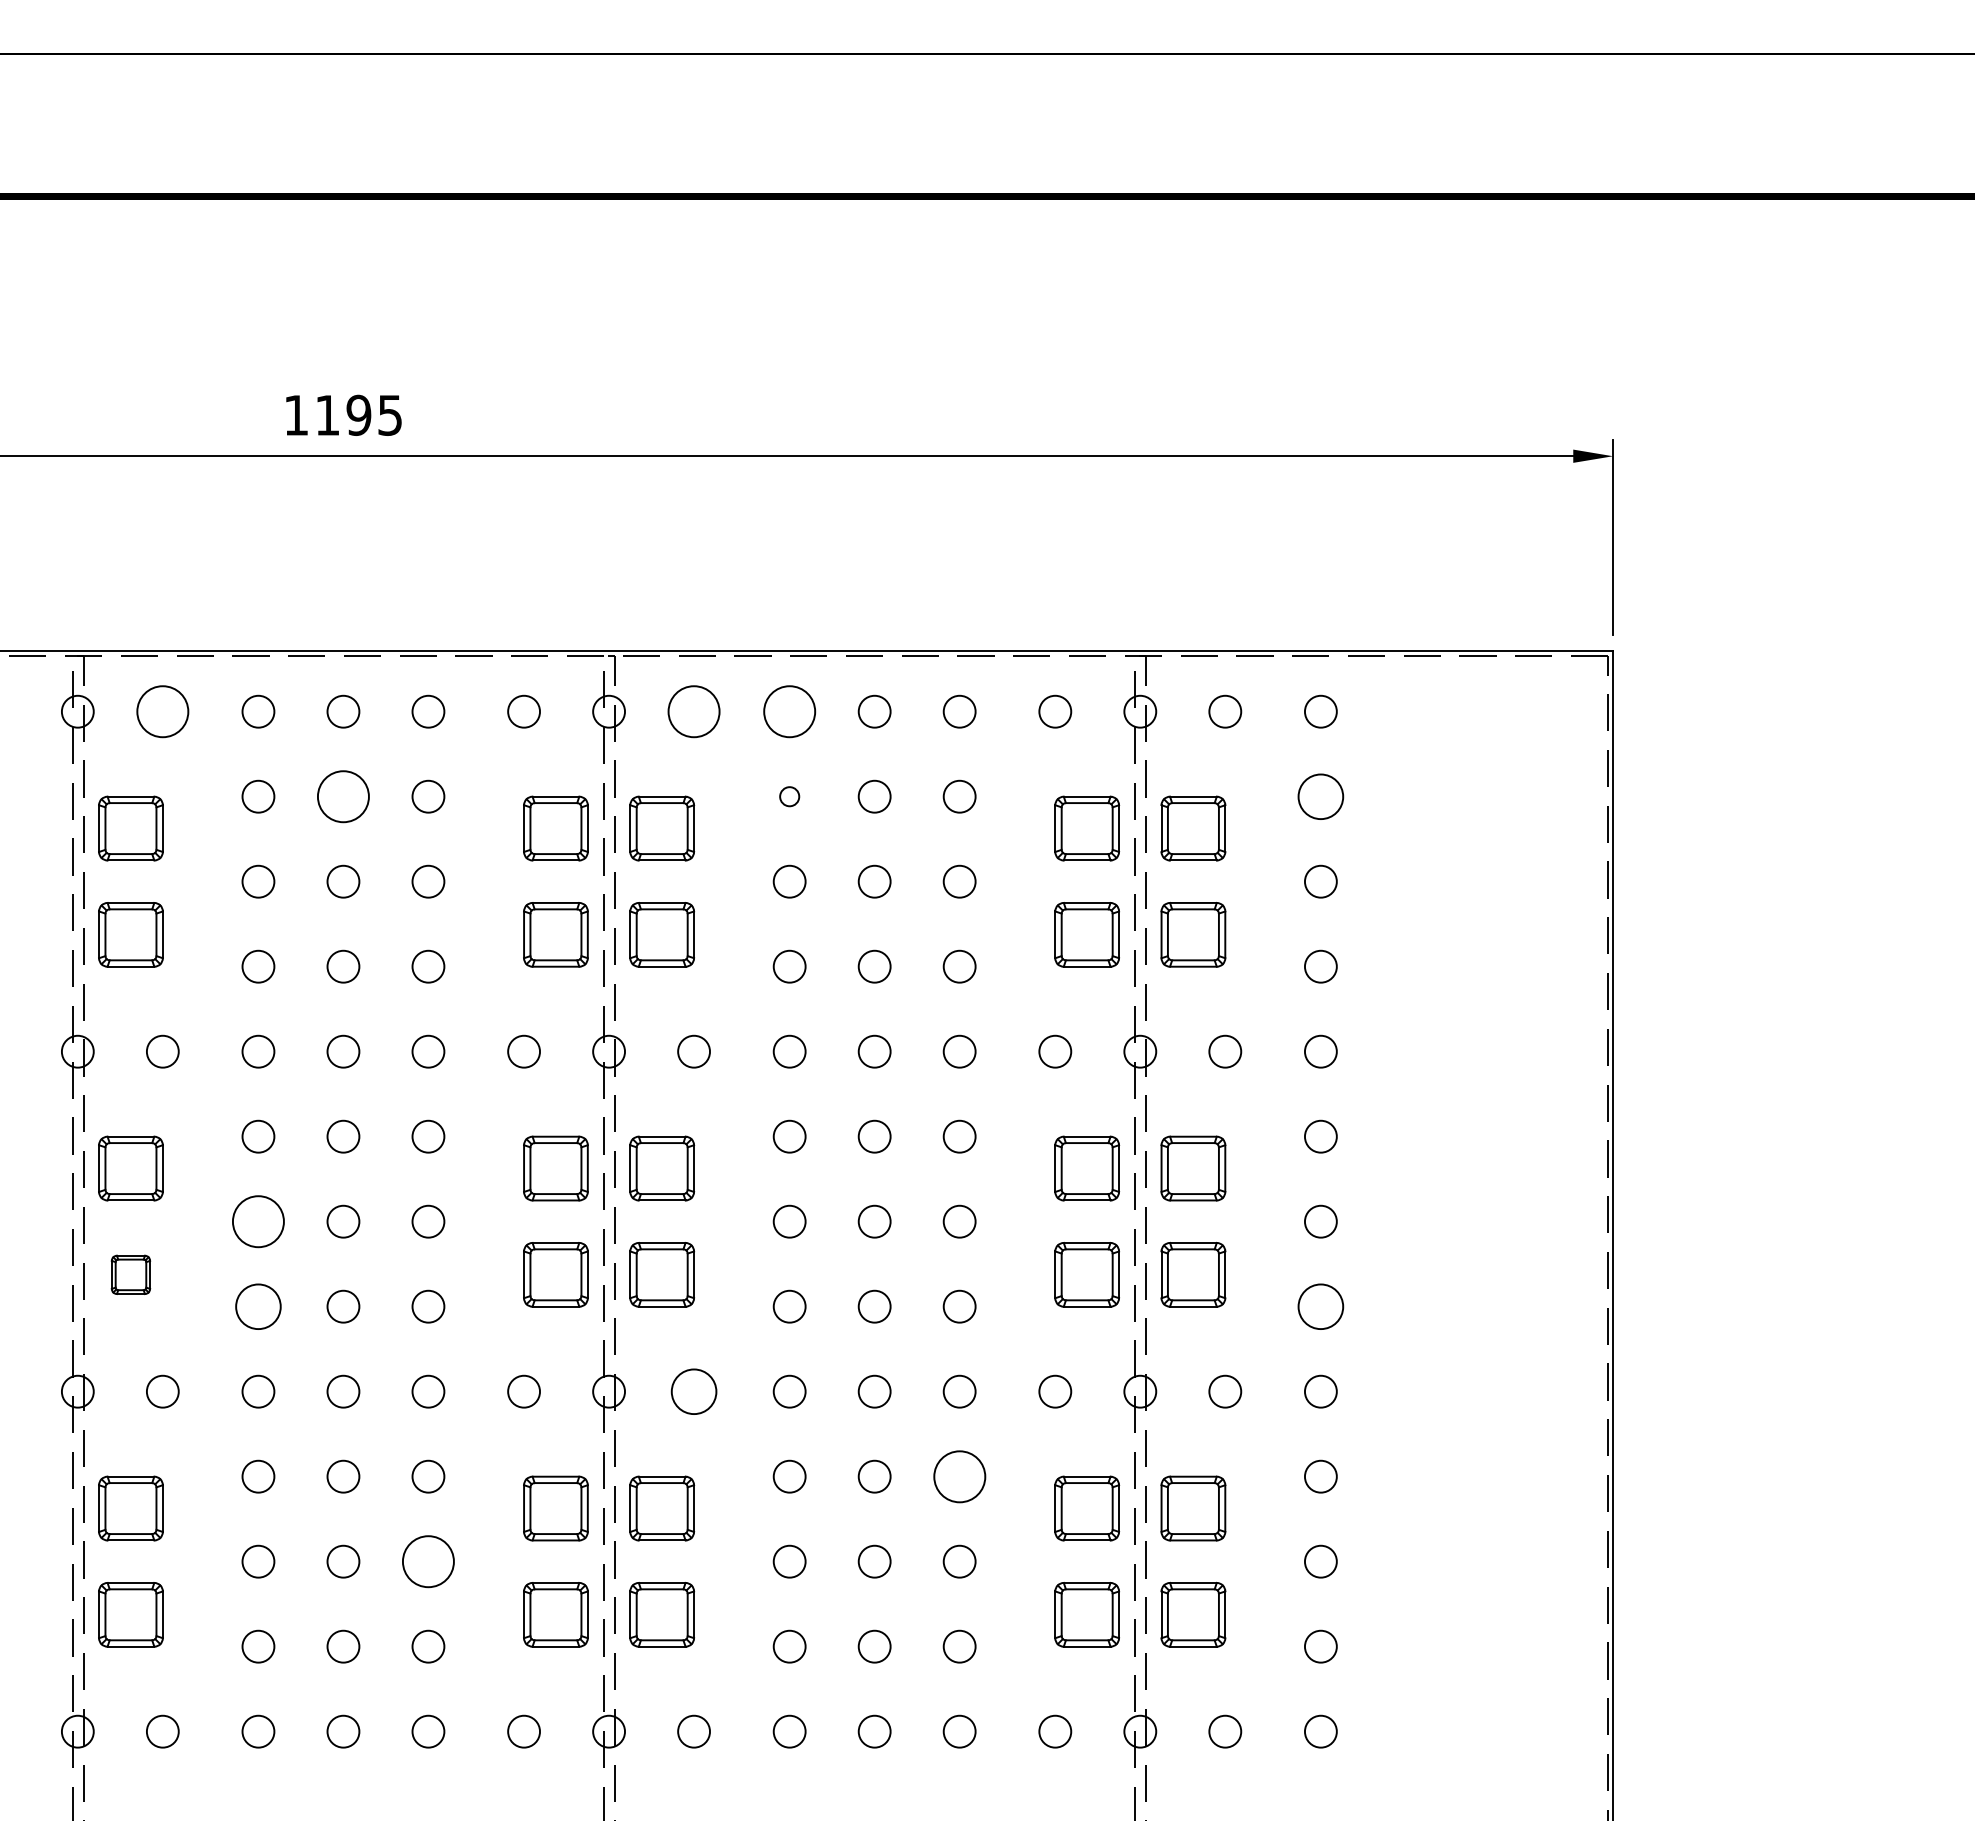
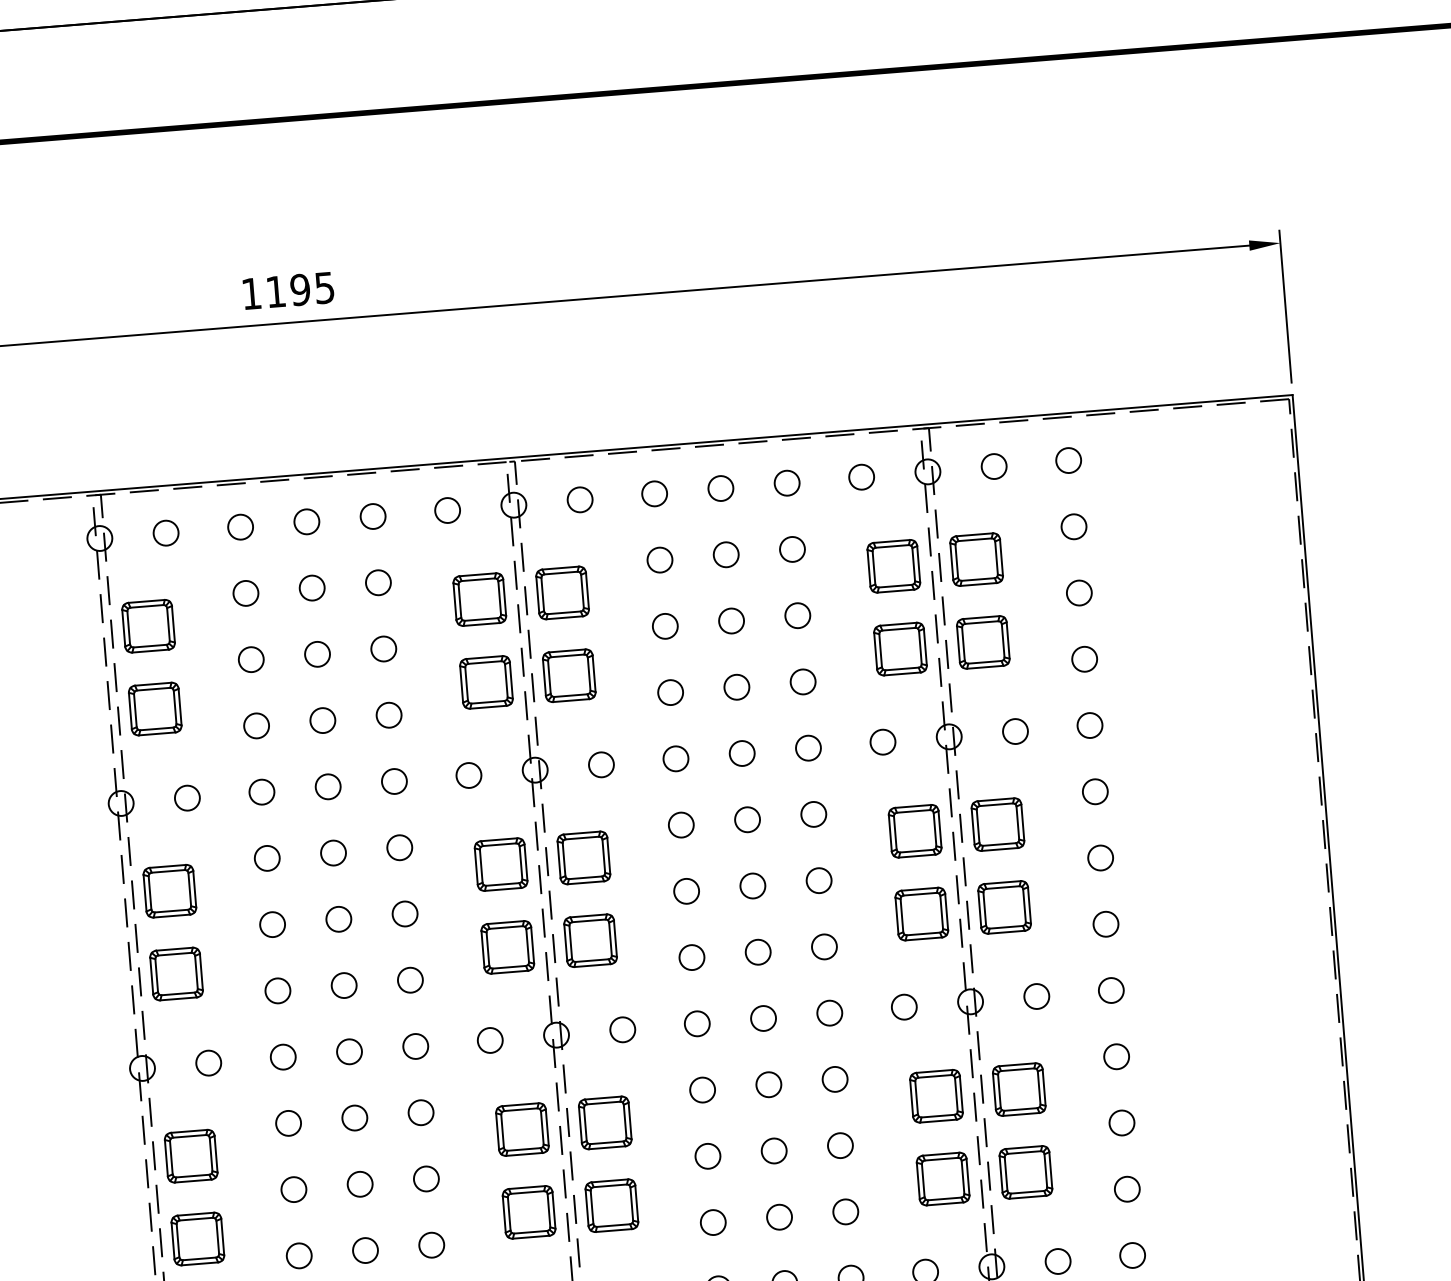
circle: (162, 711) -> (165, 533), size x0.62
circle: (694, 711) -> (580, 499), size x0.62
circle: (789, 711) -> (654, 493), size x0.62
circle: (343, 796) -> (312, 587), size x0.62
circle: (789, 796) -> (659, 559), size x1.67
circle: (1320, 796) -> (1073, 526), size x0.71
circle: (258, 1221) -> (272, 924), size x0.62
part: (130, 1274) -> (176, 973), size x1.67
circle: (258, 1306) -> (277, 990), size x0.71
circle: (1320, 1306) -> (1105, 924), size x0.71
circle: (693, 1391) -> (622, 1029), size x0.71
circle: (959, 1476) -> (834, 1079), size x0.62
circle: (428, 1561) -> (426, 1178), size x0.62

